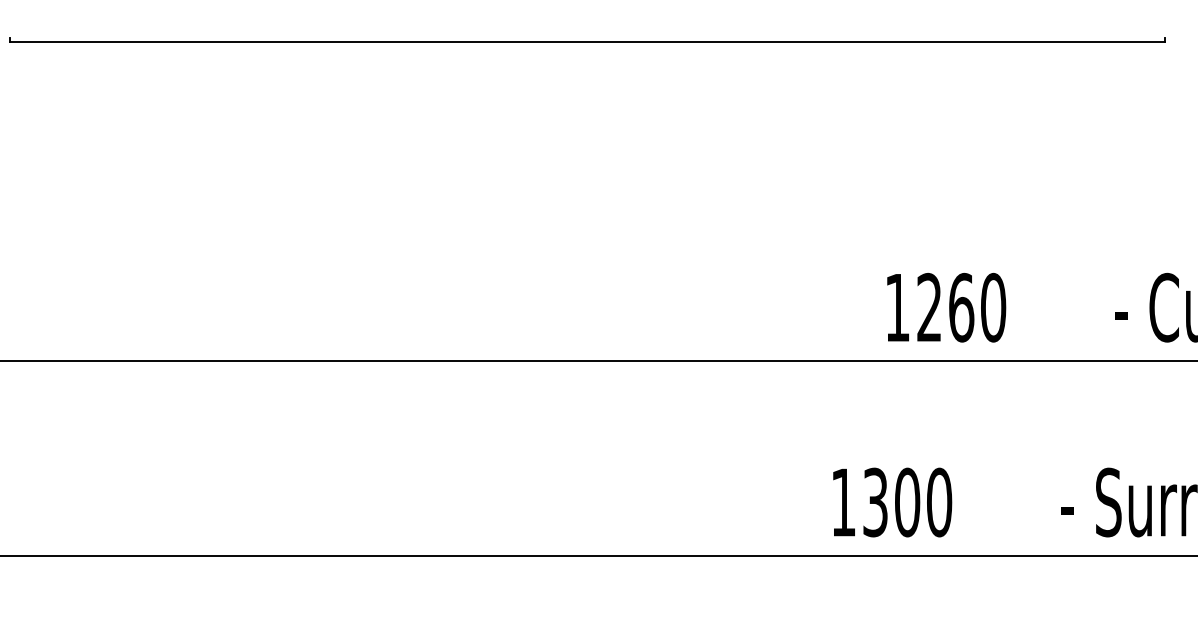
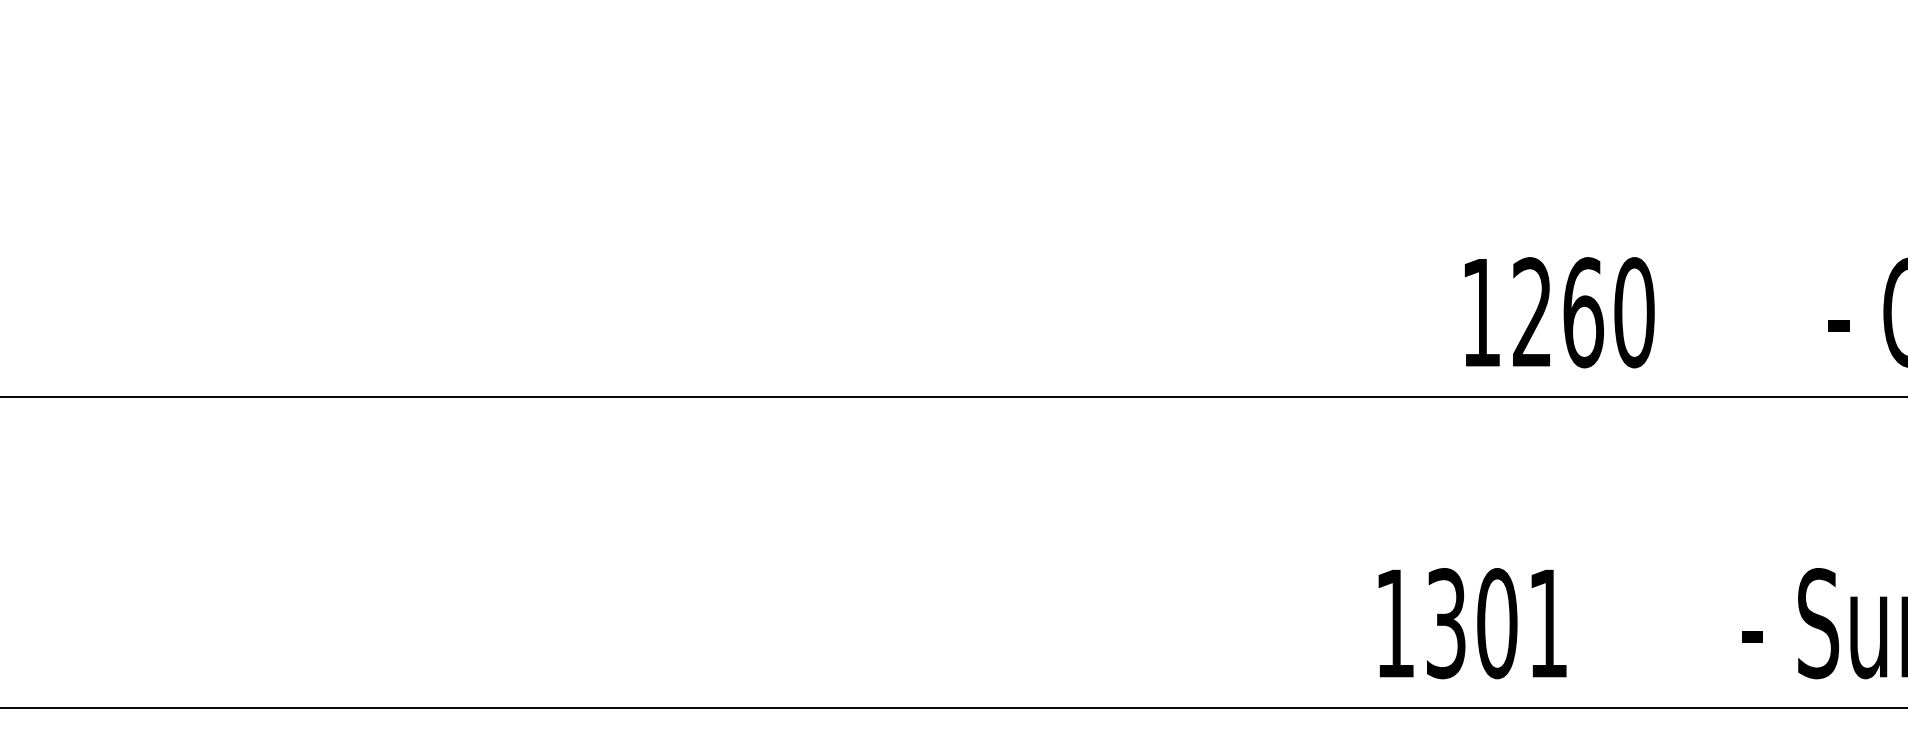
text: (939, 502) -> (1548, 623), 1300 -> 1301

